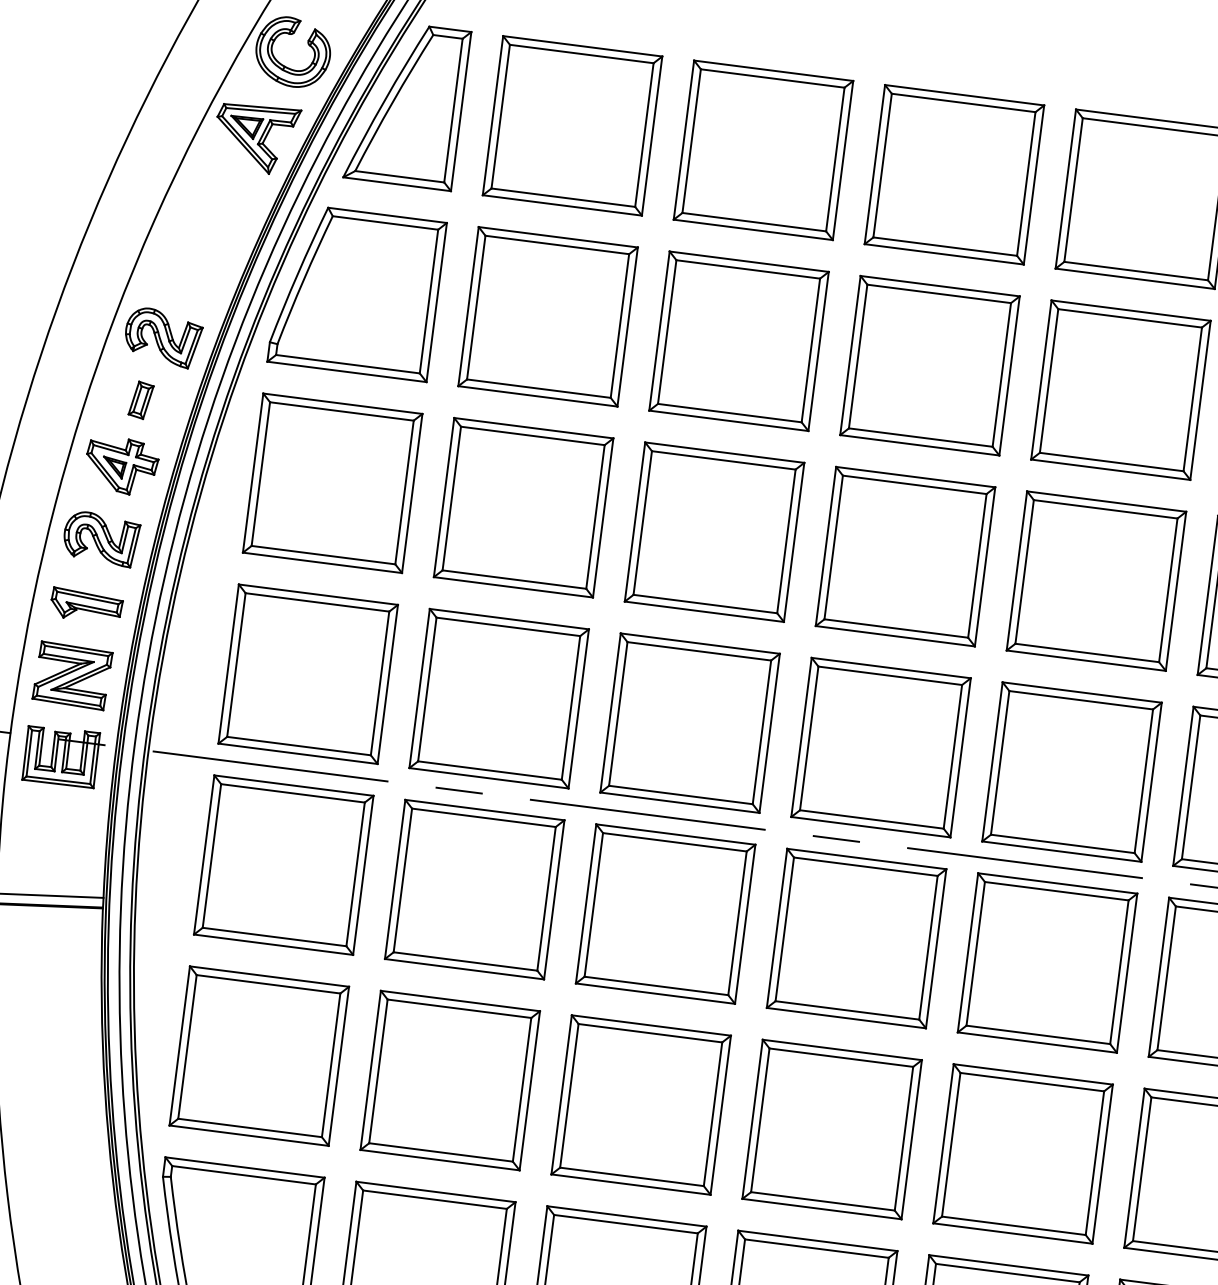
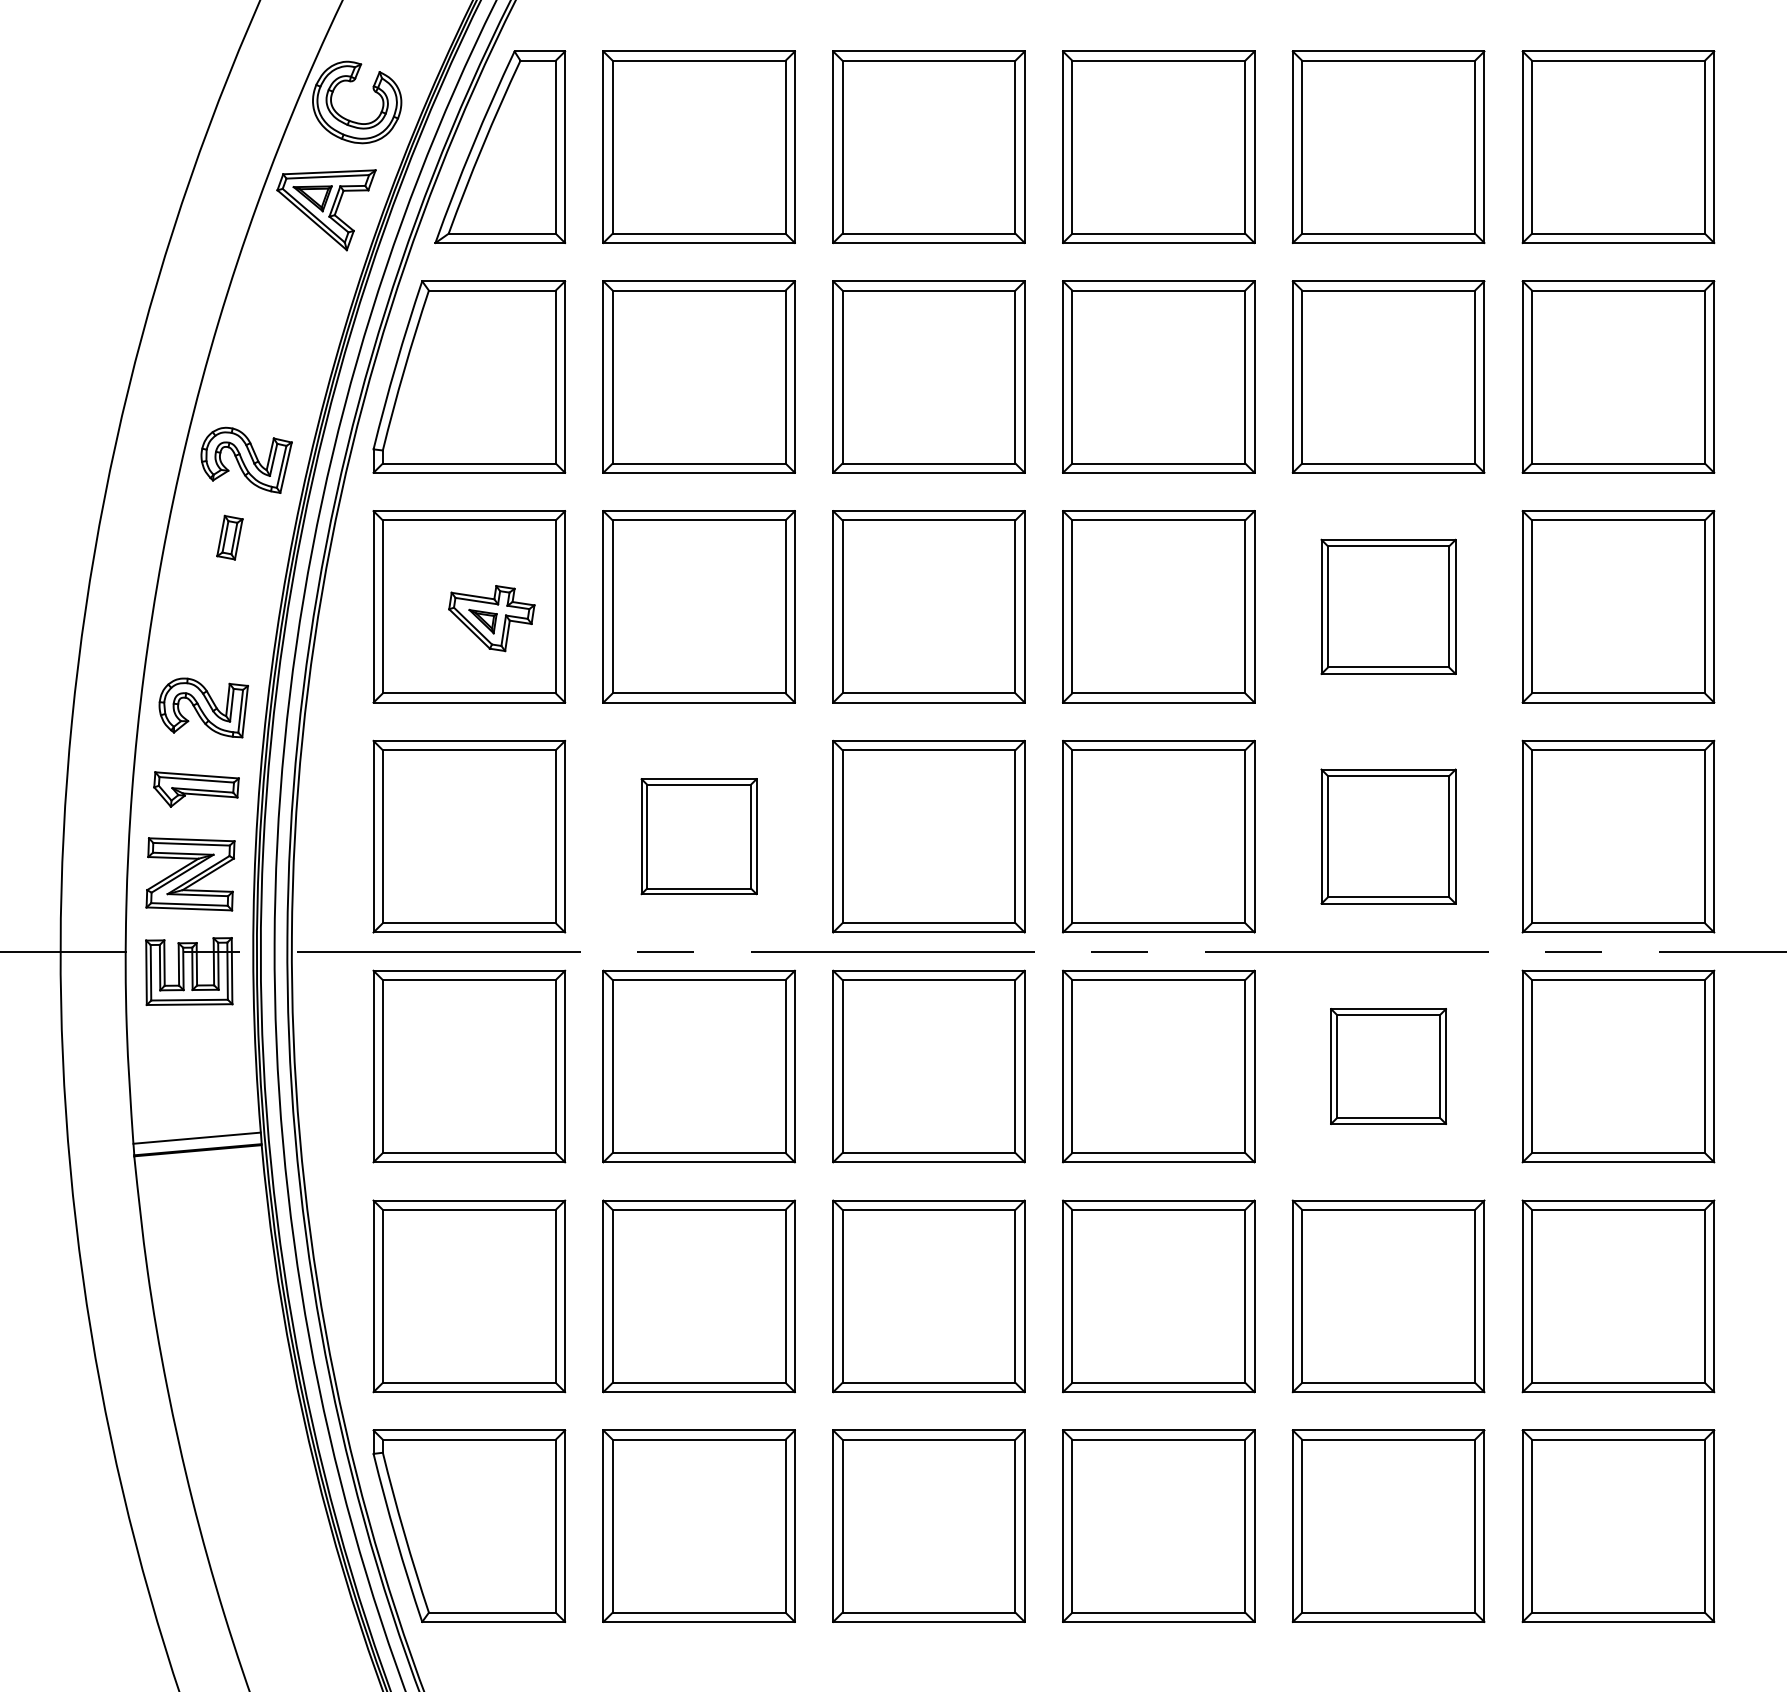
part: (121, 466) -> (491, 618), moved
part: (1096, 580) -> (1388, 606), size x0.7
part: (498, 698) -> (698, 836), size x0.6
part: (1071, 771) -> (1388, 836), size x0.7
part: (1047, 962) -> (1388, 1066), size x0.6

